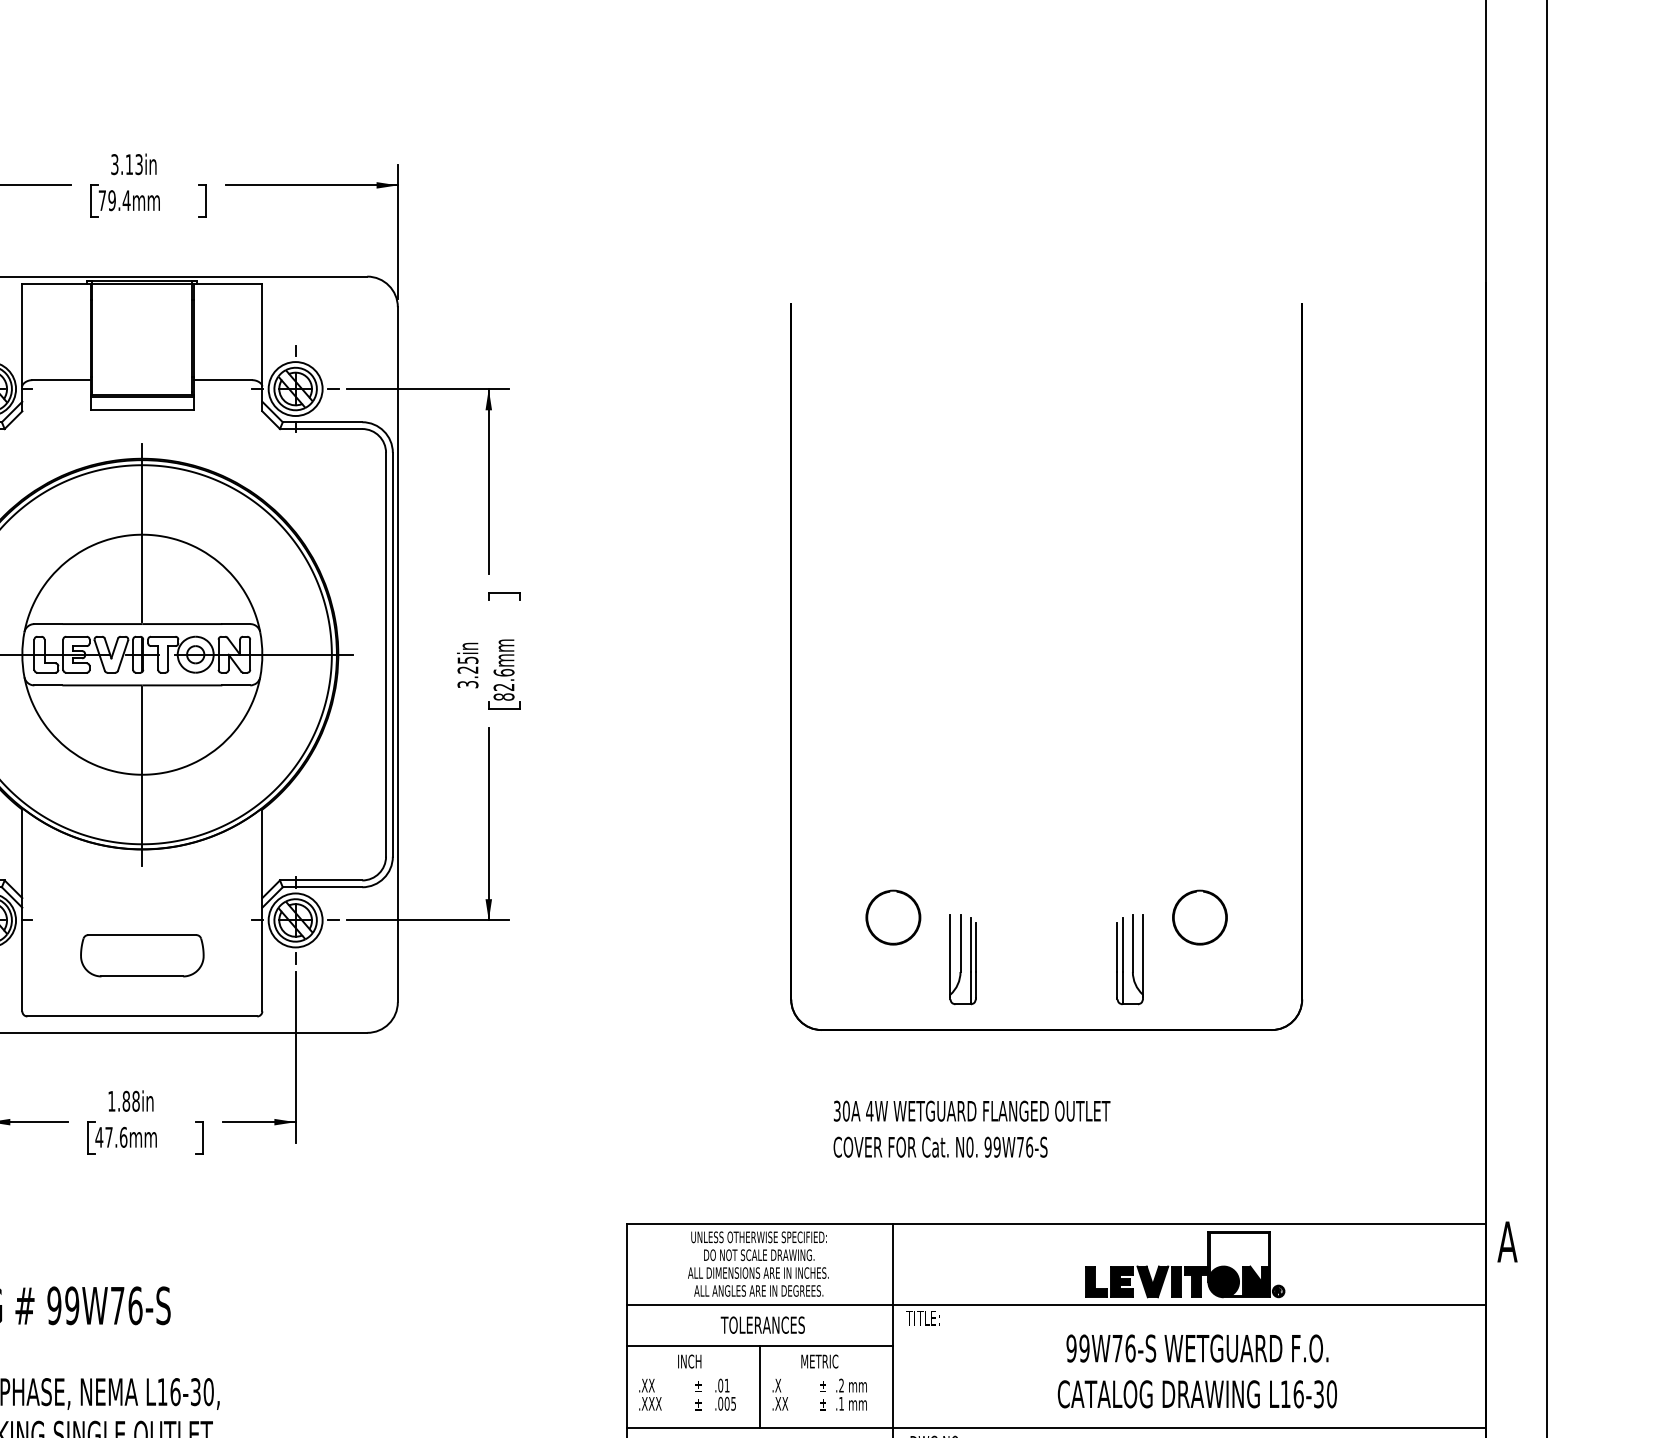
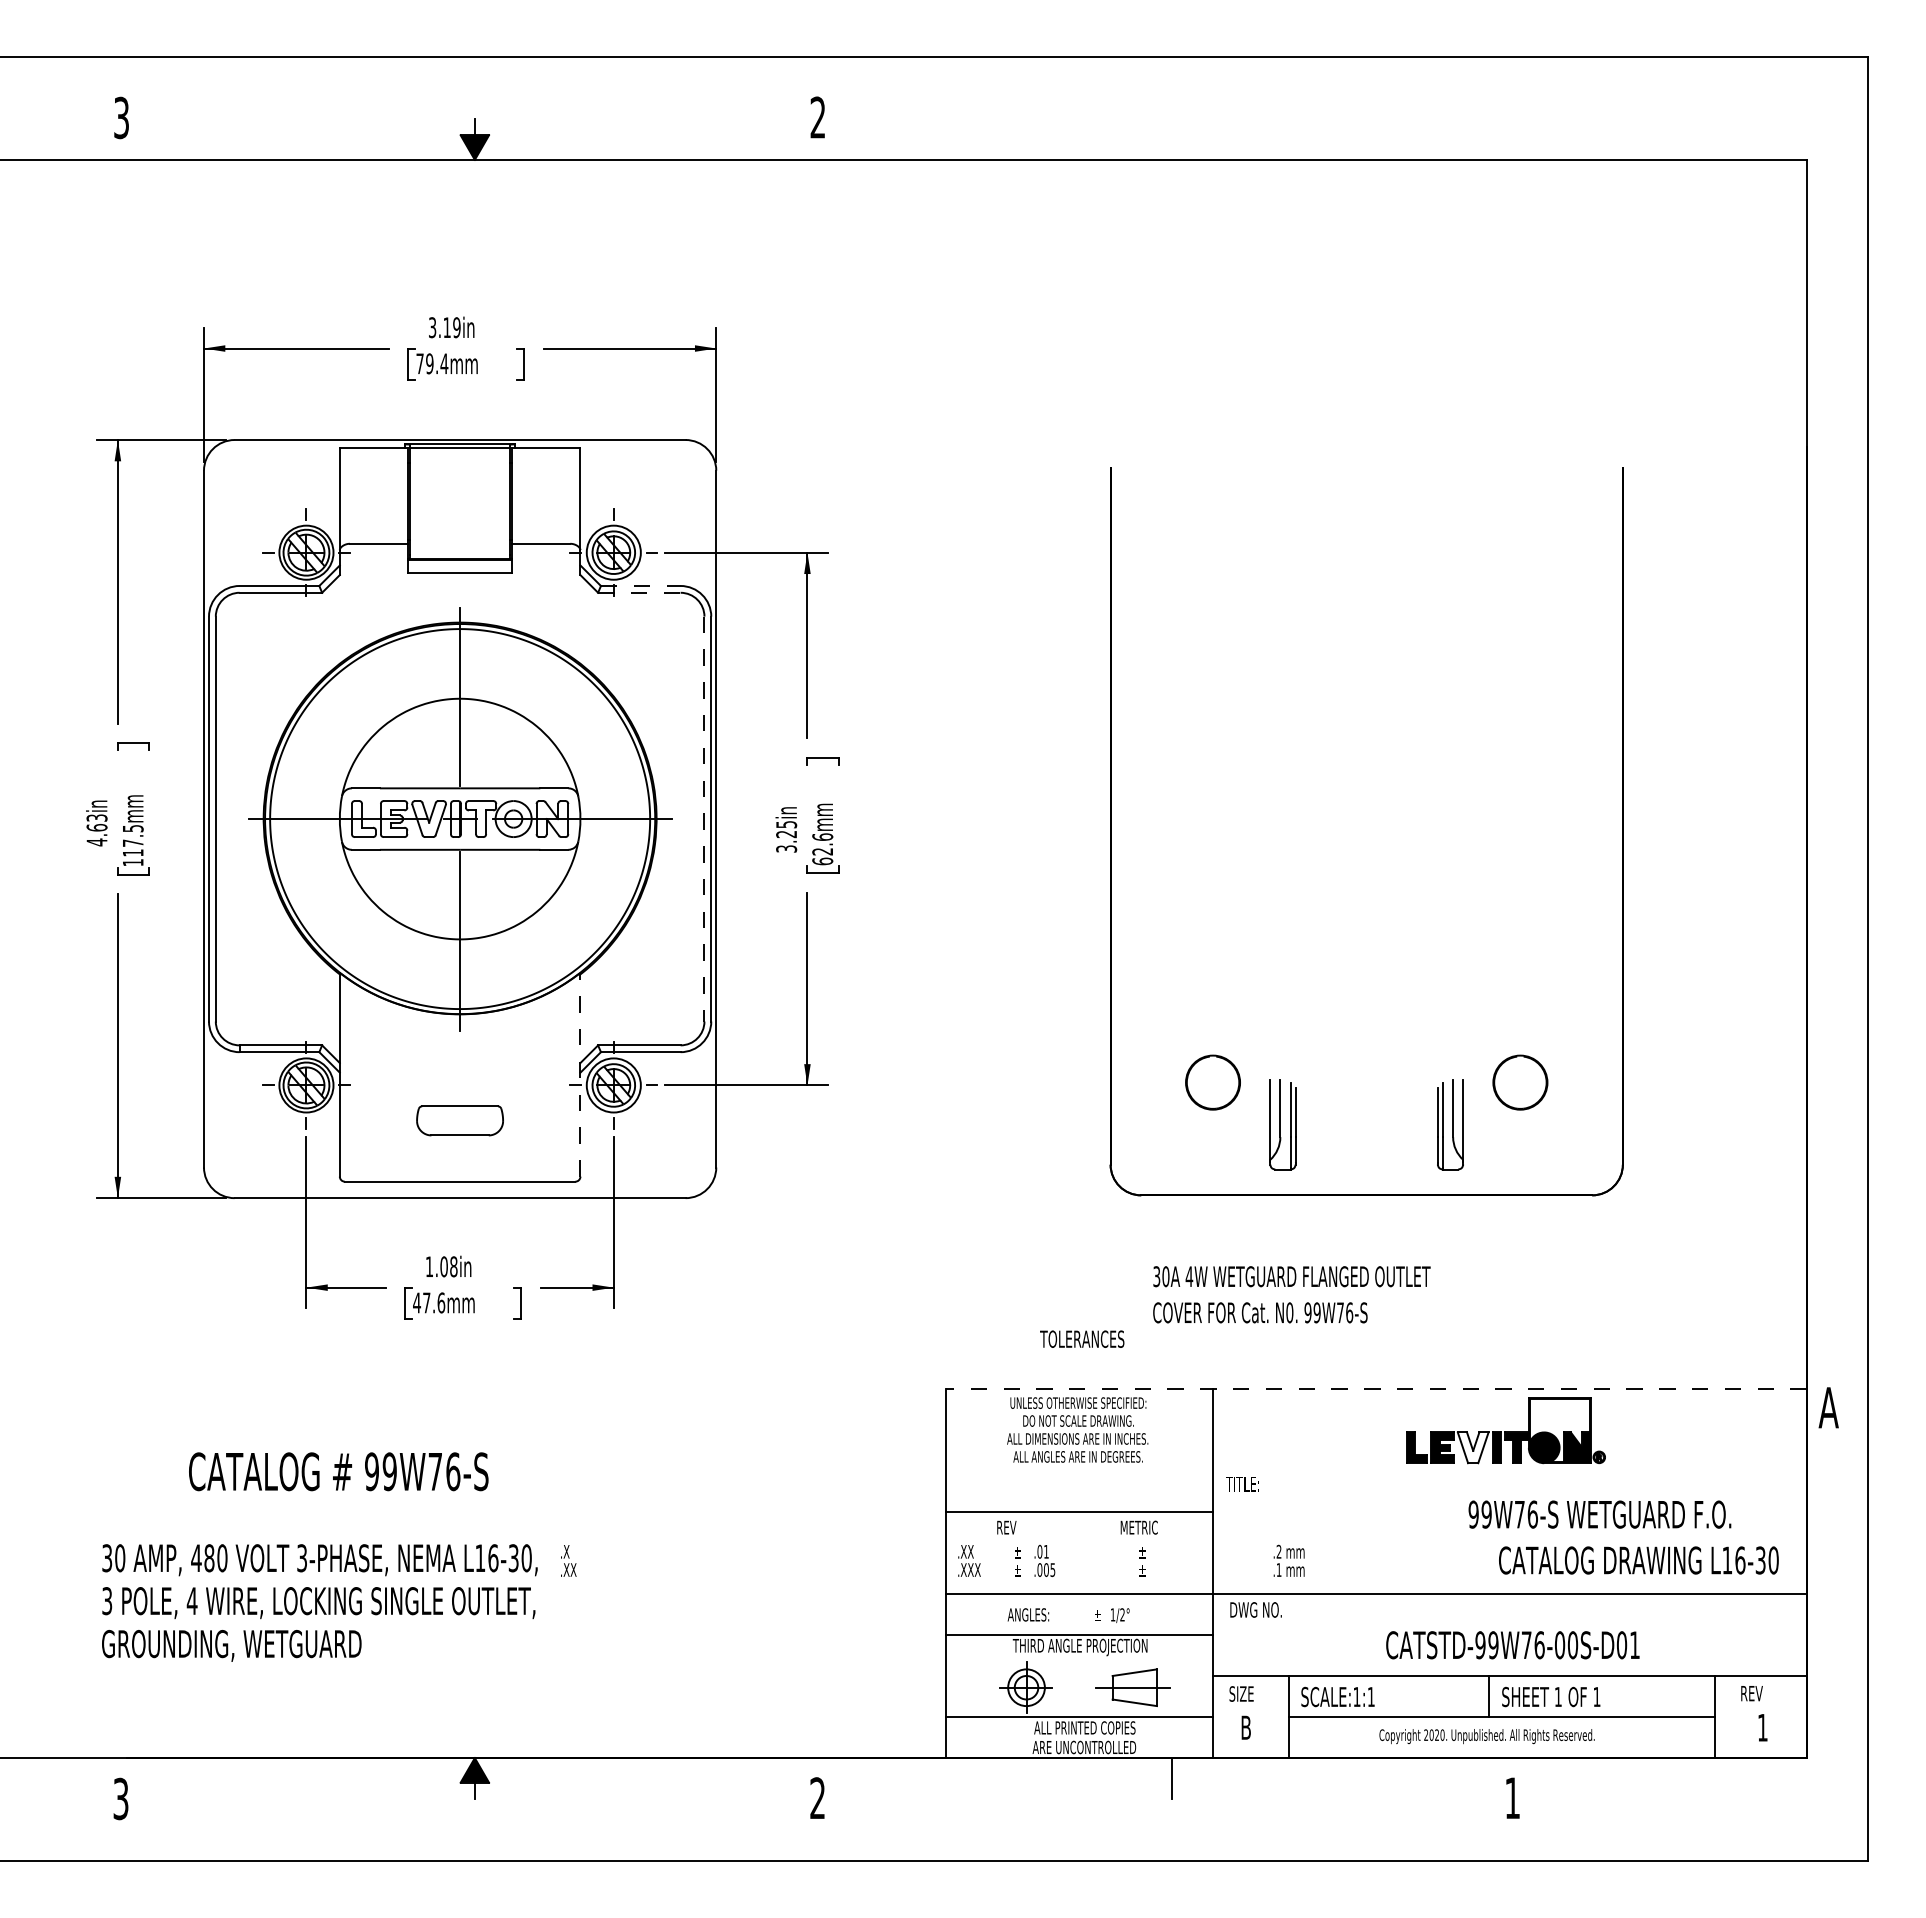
text: (138, 164) -> (456, 327), 3.13in -> 3.19in
line: (322, 421) -> (640, 585), solid -> dashed
line: (321, 428) -> (639, 592), solid -> dashed
line: (386, 655) -> (704, 819), solid -> dashed
text: (503, 697) -> (822, 861), 82.6mm -> 62.6mm
line: (262, 910) -> (580, 1075), solid -> dashed
part: (141, 955) -> (459, 1120), size x0.7
text: (125, 1101) -> (443, 1266), 1.88in -> 1.08in
line: (1055, 1223) -> (1375, 1389), solid -> dashed
fill: (1152, 1281) -> (1472, 1447), removed
line: (1056, 1305) -> (1376, 1471), removed
text: (763, 1324) -> (1082, 1338), moved
text: (1197, 1348) -> (1599, 1514), moved
text: (690, 1361) -> (1009, 1527), INCH -> REV
line: (760, 1387) -> (1079, 1553), removed
text: (780, 1394) -> (568, 1560), moved
text: (850, 1394) -> (1288, 1560), moved
text: (1197, 1394) -> (1638, 1560), moved

